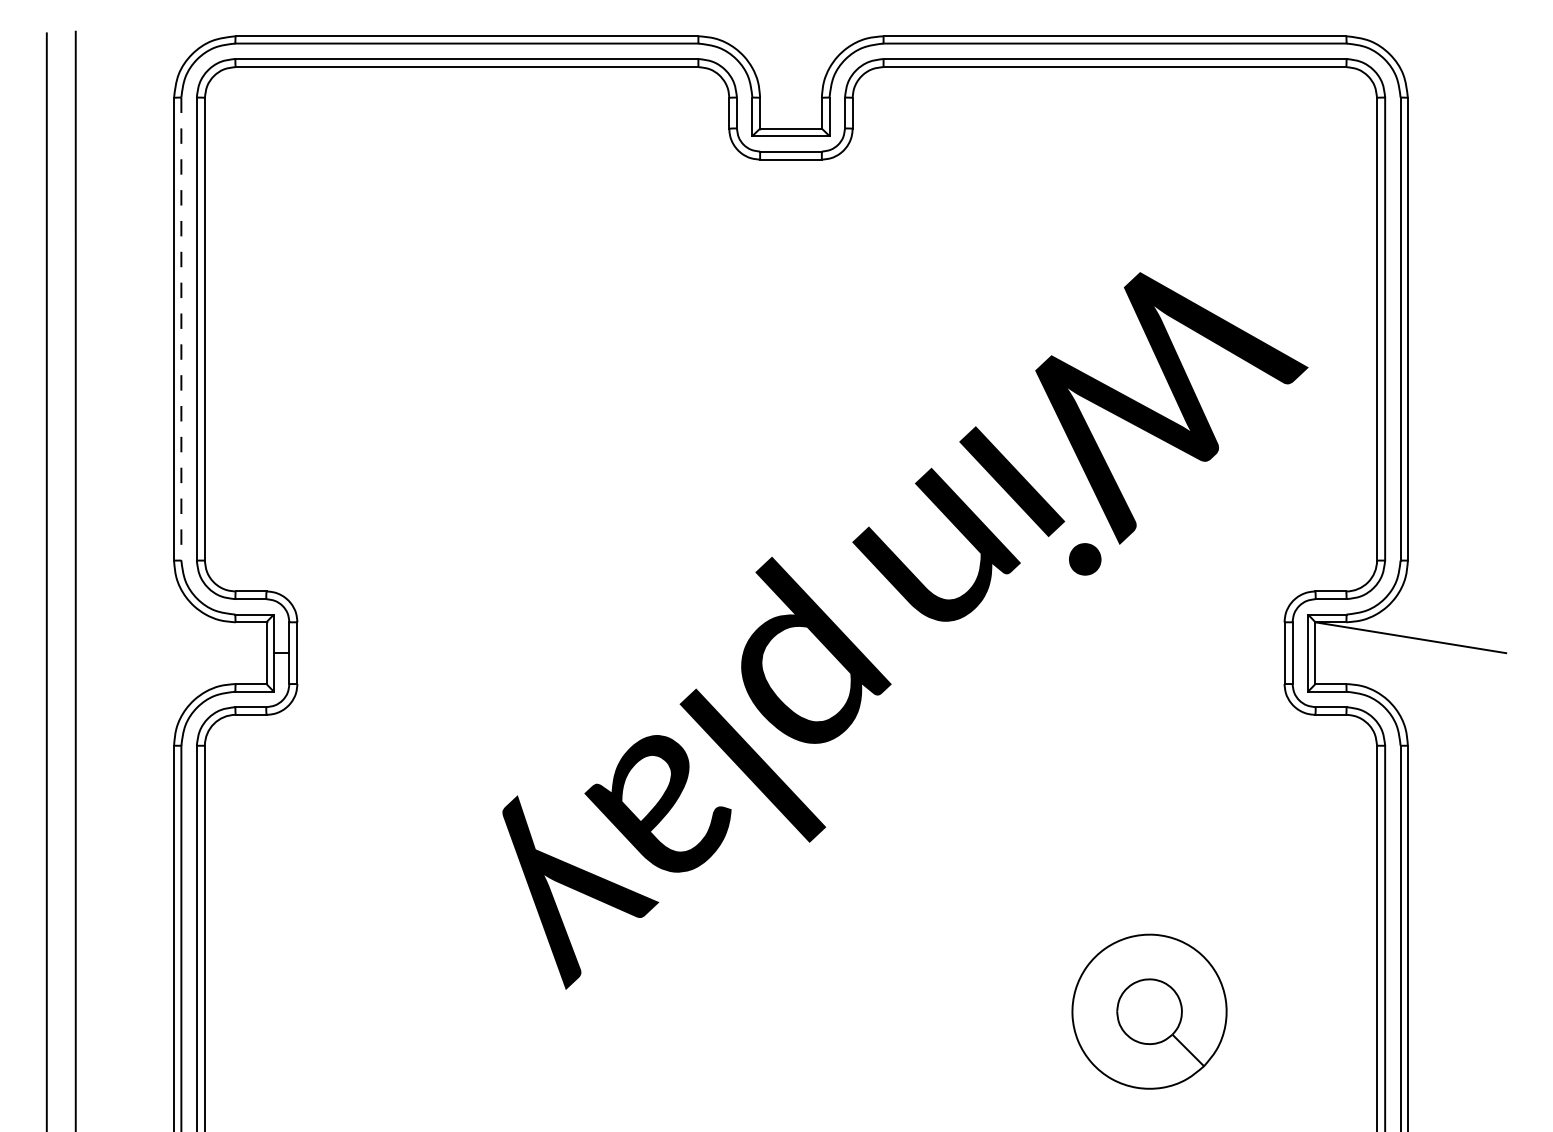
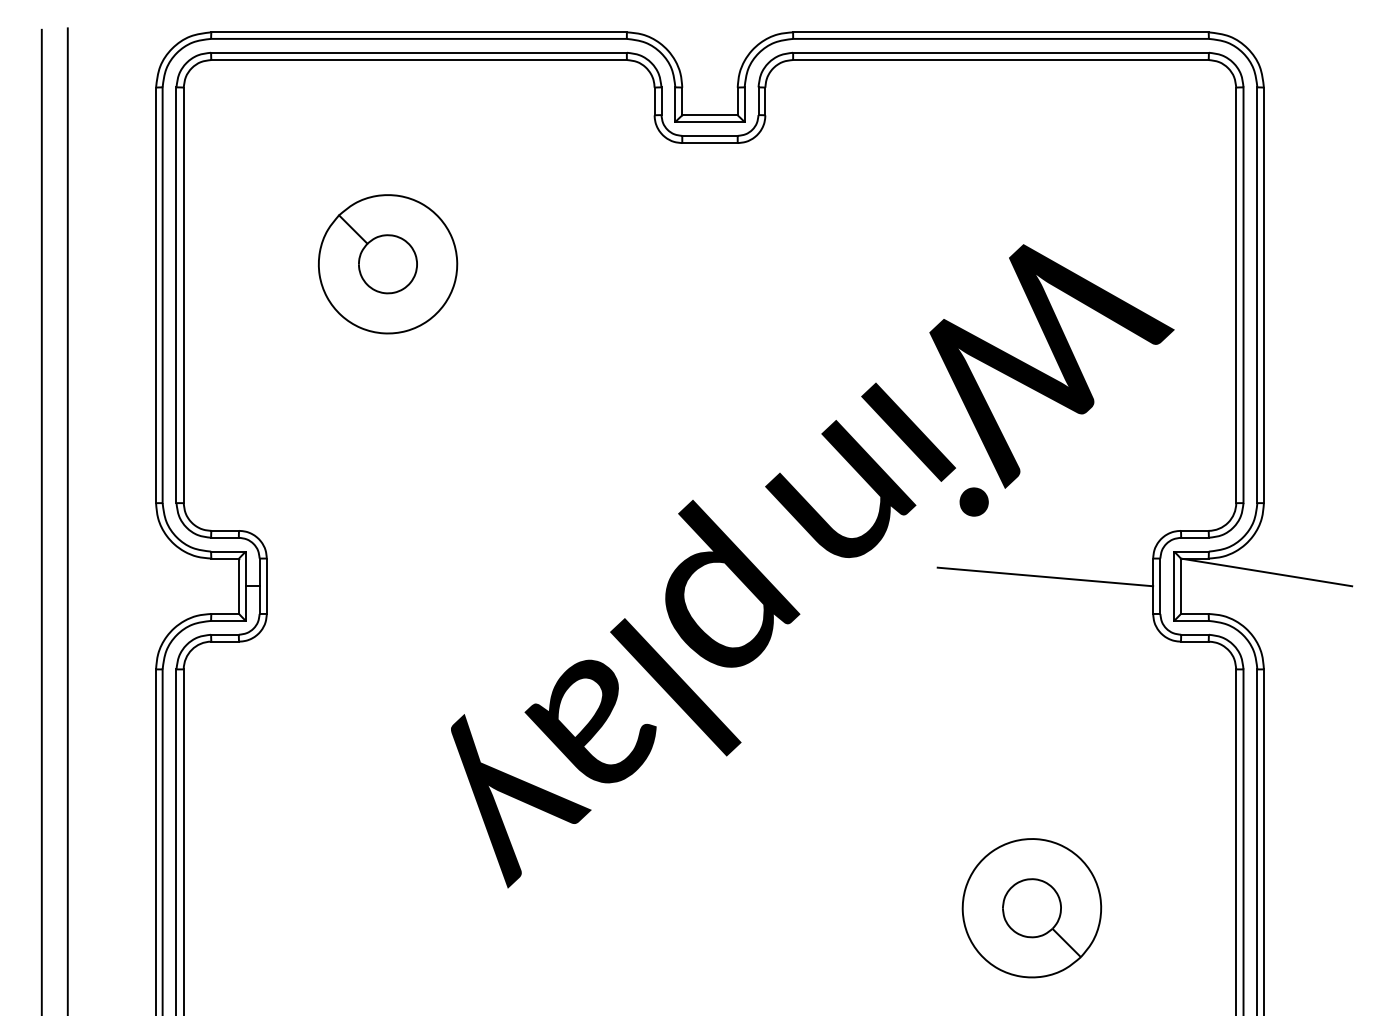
part: (432, 294) -> (388, 264), added
line: (181, 329) -> (162, 295), dashed -> solid
line: (1164, 642) -> (1045, 576), added

